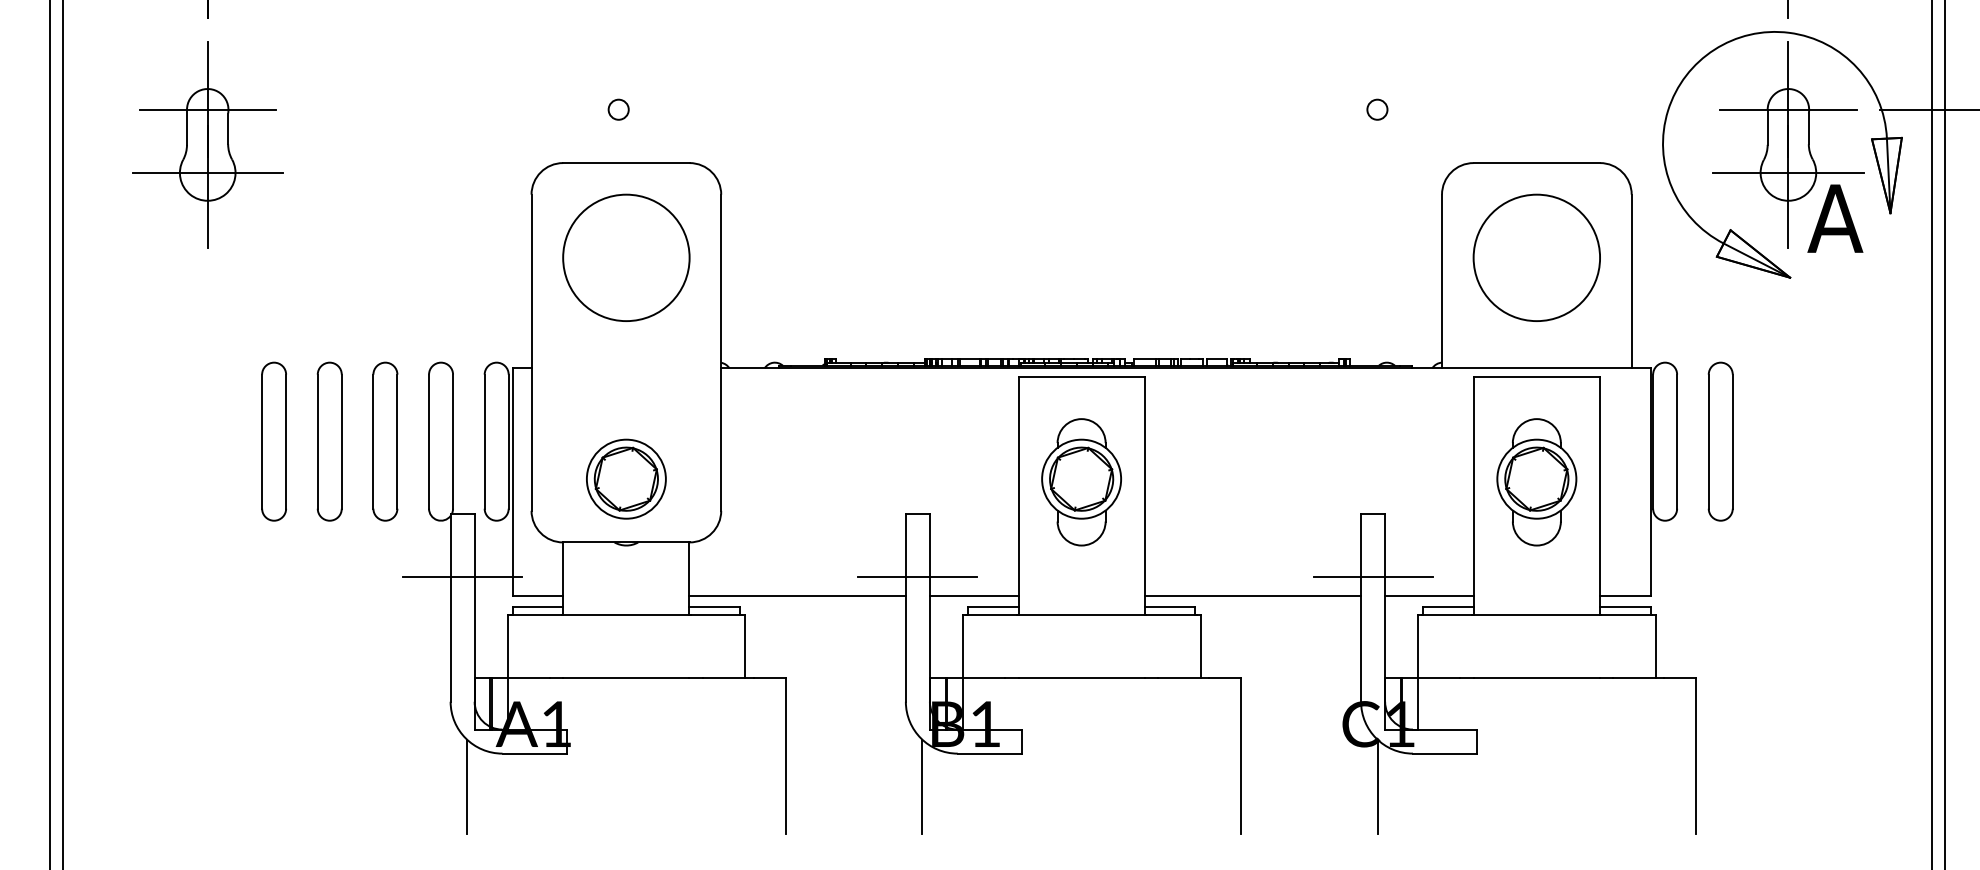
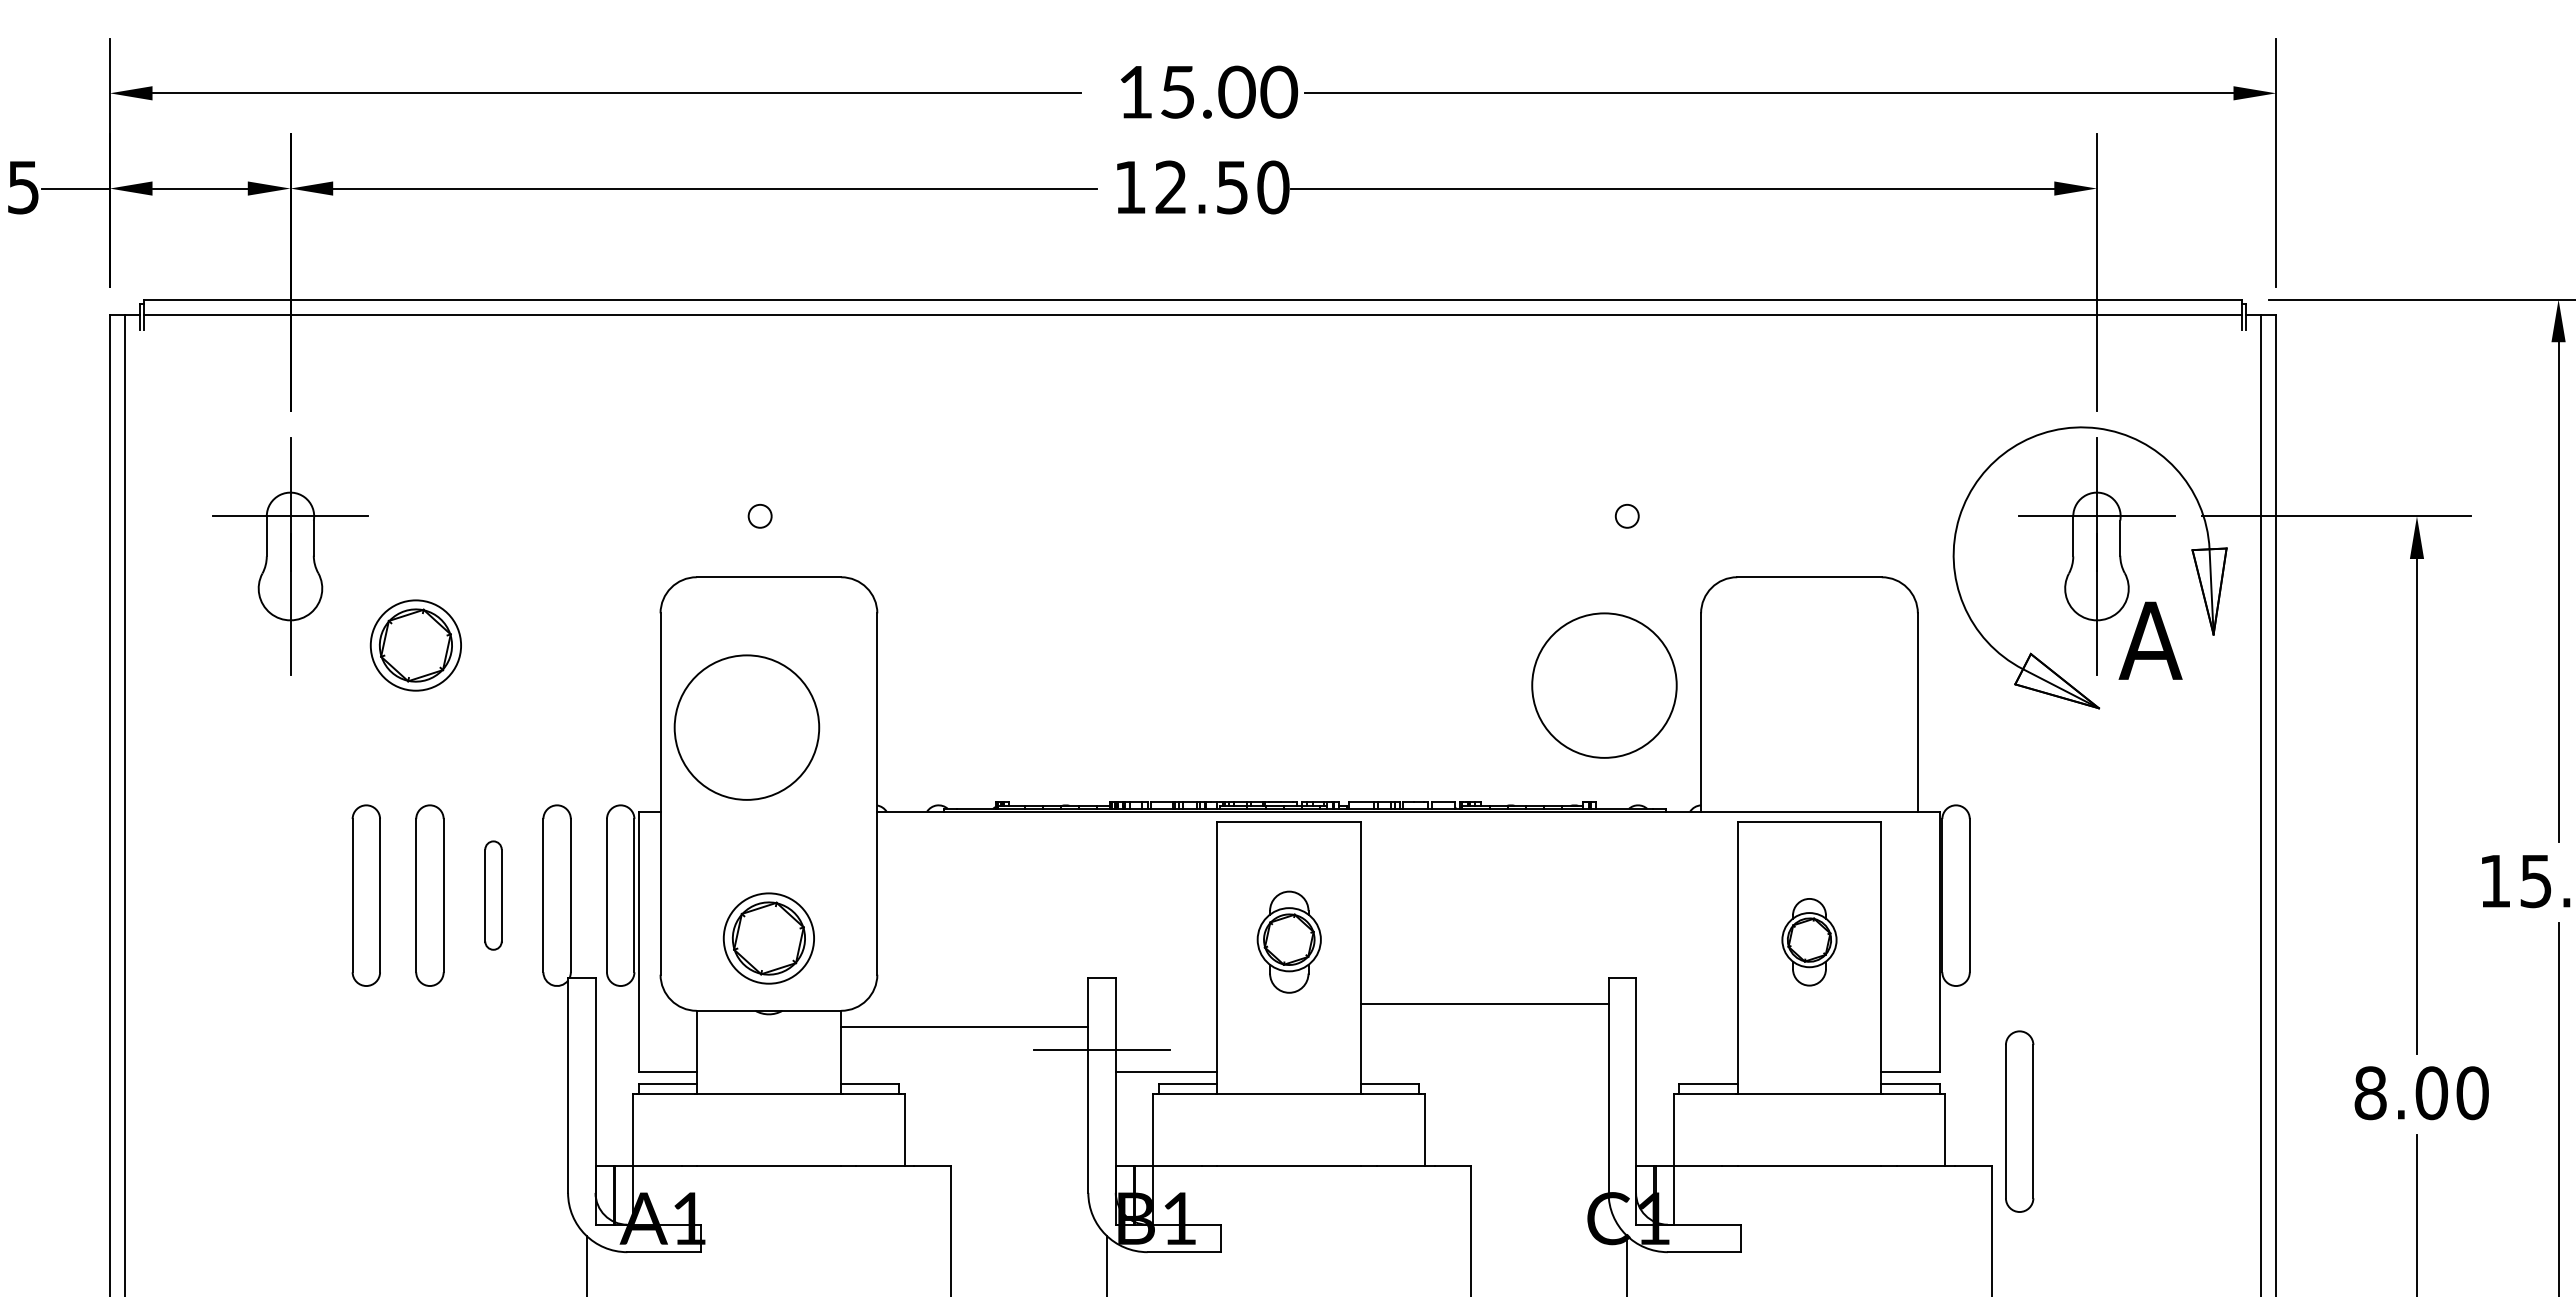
line: (207, 172) -> (290, 588), removed
line: (1788, 172) -> (2096, 588), removed
part: (317, 222) -> (415, 645), added
circle: (626, 257) -> (746, 727), moved
circle: (1536, 257) -> (1604, 685), moved
part: (385, 441) -> (493, 895), size x0.6
part: (1720, 441) -> (2019, 1121), moved
part: (1081, 482) -> (1289, 942), size x0.7
part: (1536, 482) -> (1809, 942), size x0.6
line: (462, 577) -> (581, 1050), removed
line: (1373, 577) -> (1622, 1050), removed
line: (797, 595) -> (964, 1026), moved
line: (1252, 595) -> (1484, 1003), moved
line: (1429, 595) -> (1686, 1071), removed

